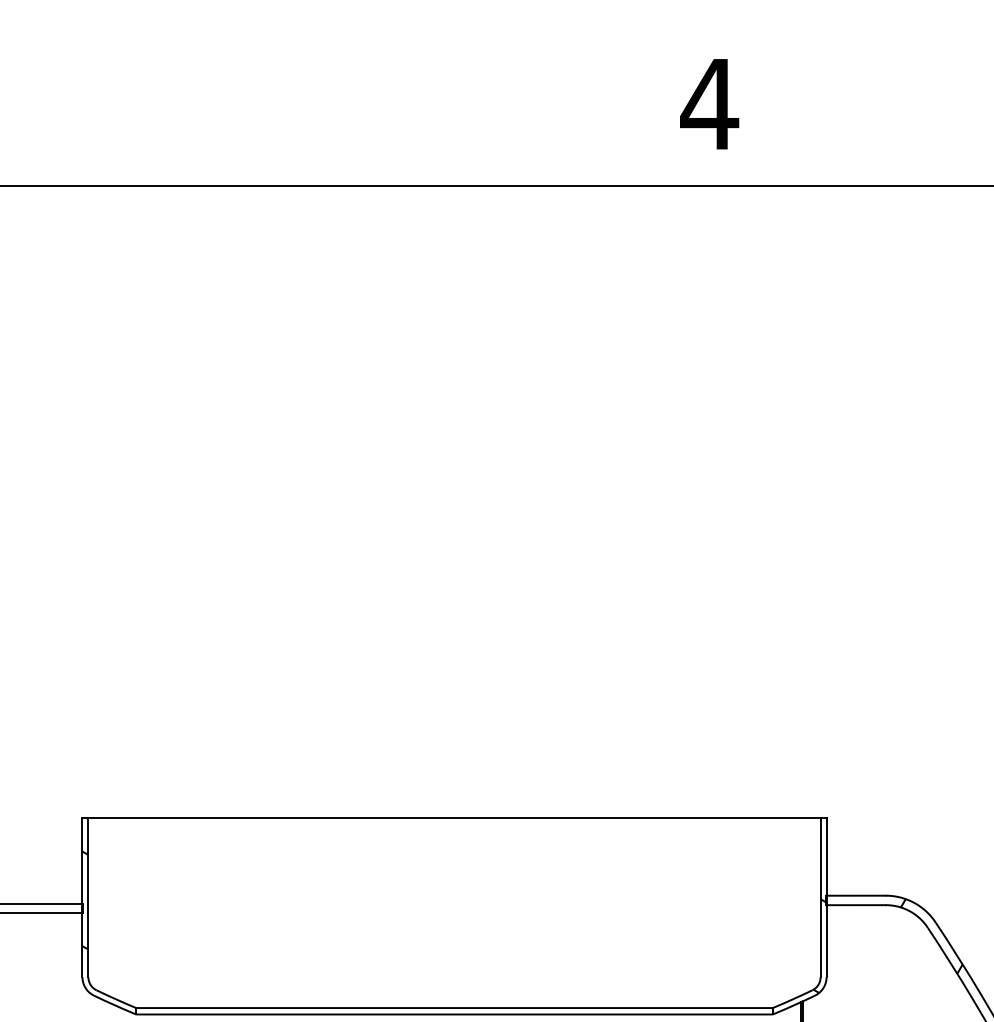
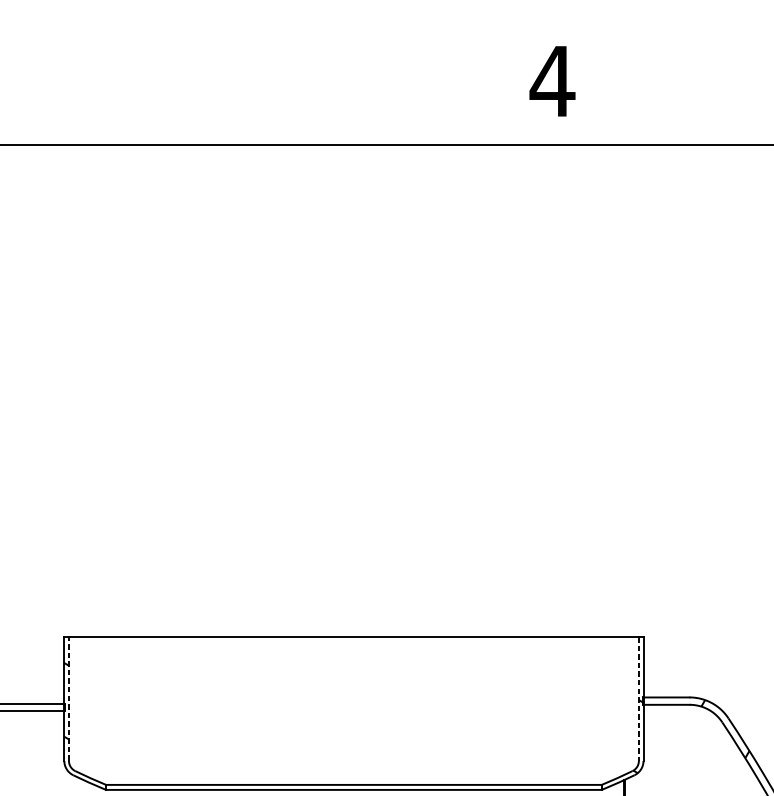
line: (88, 897) -> (69, 698), solid -> dashed
line: (820, 898) -> (638, 699), solid -> dashed

